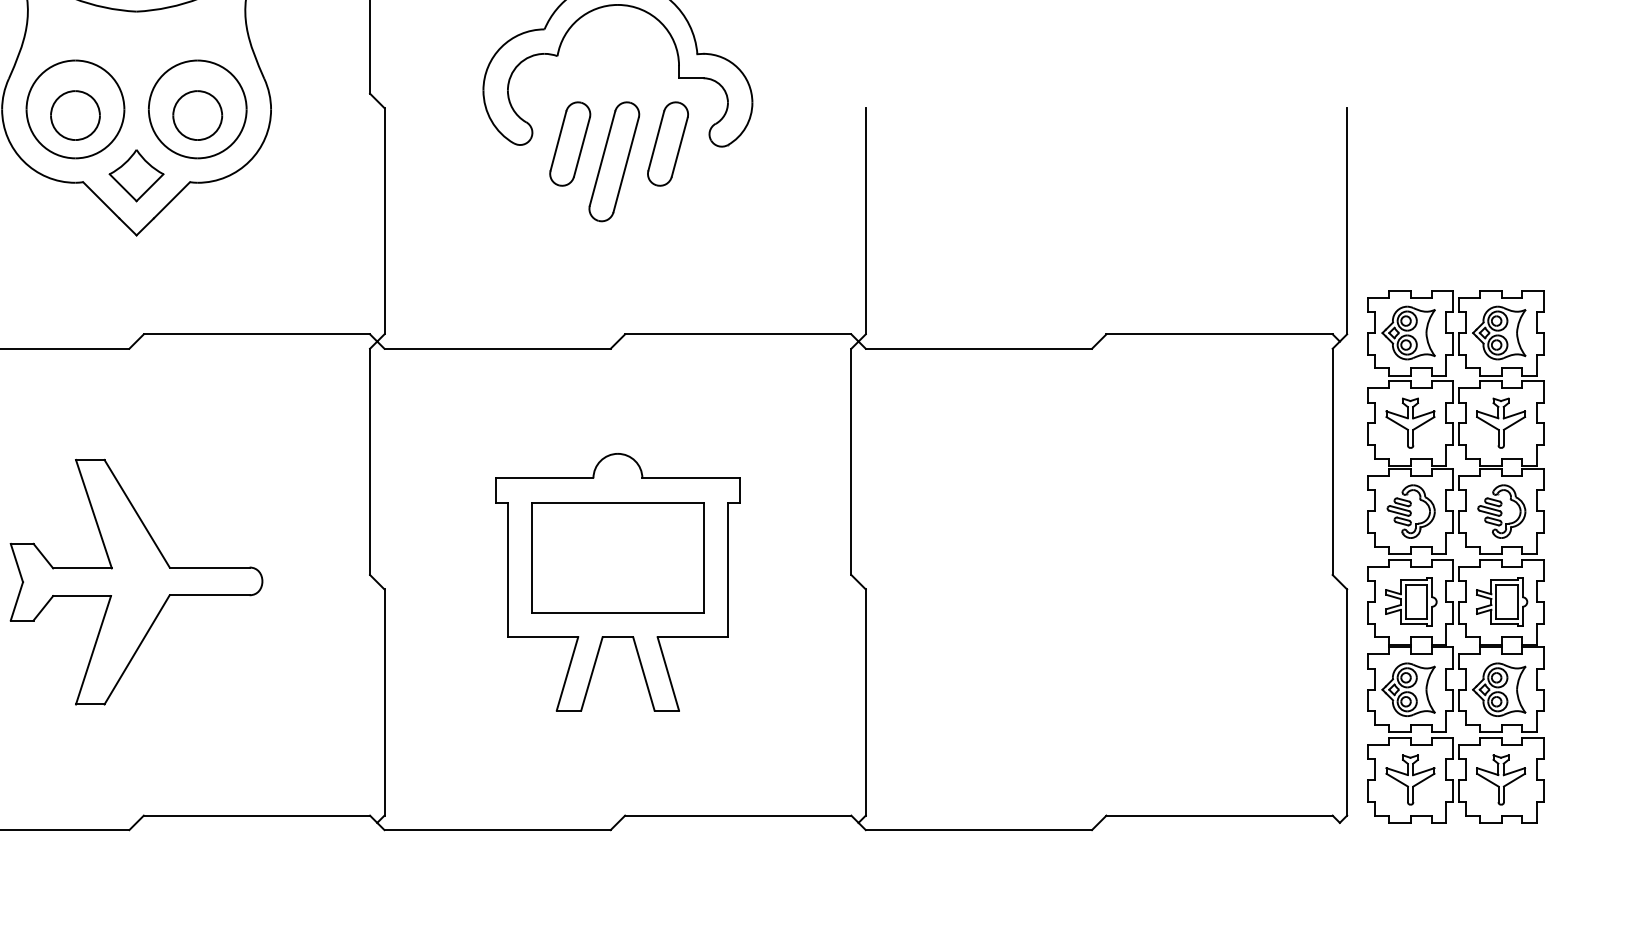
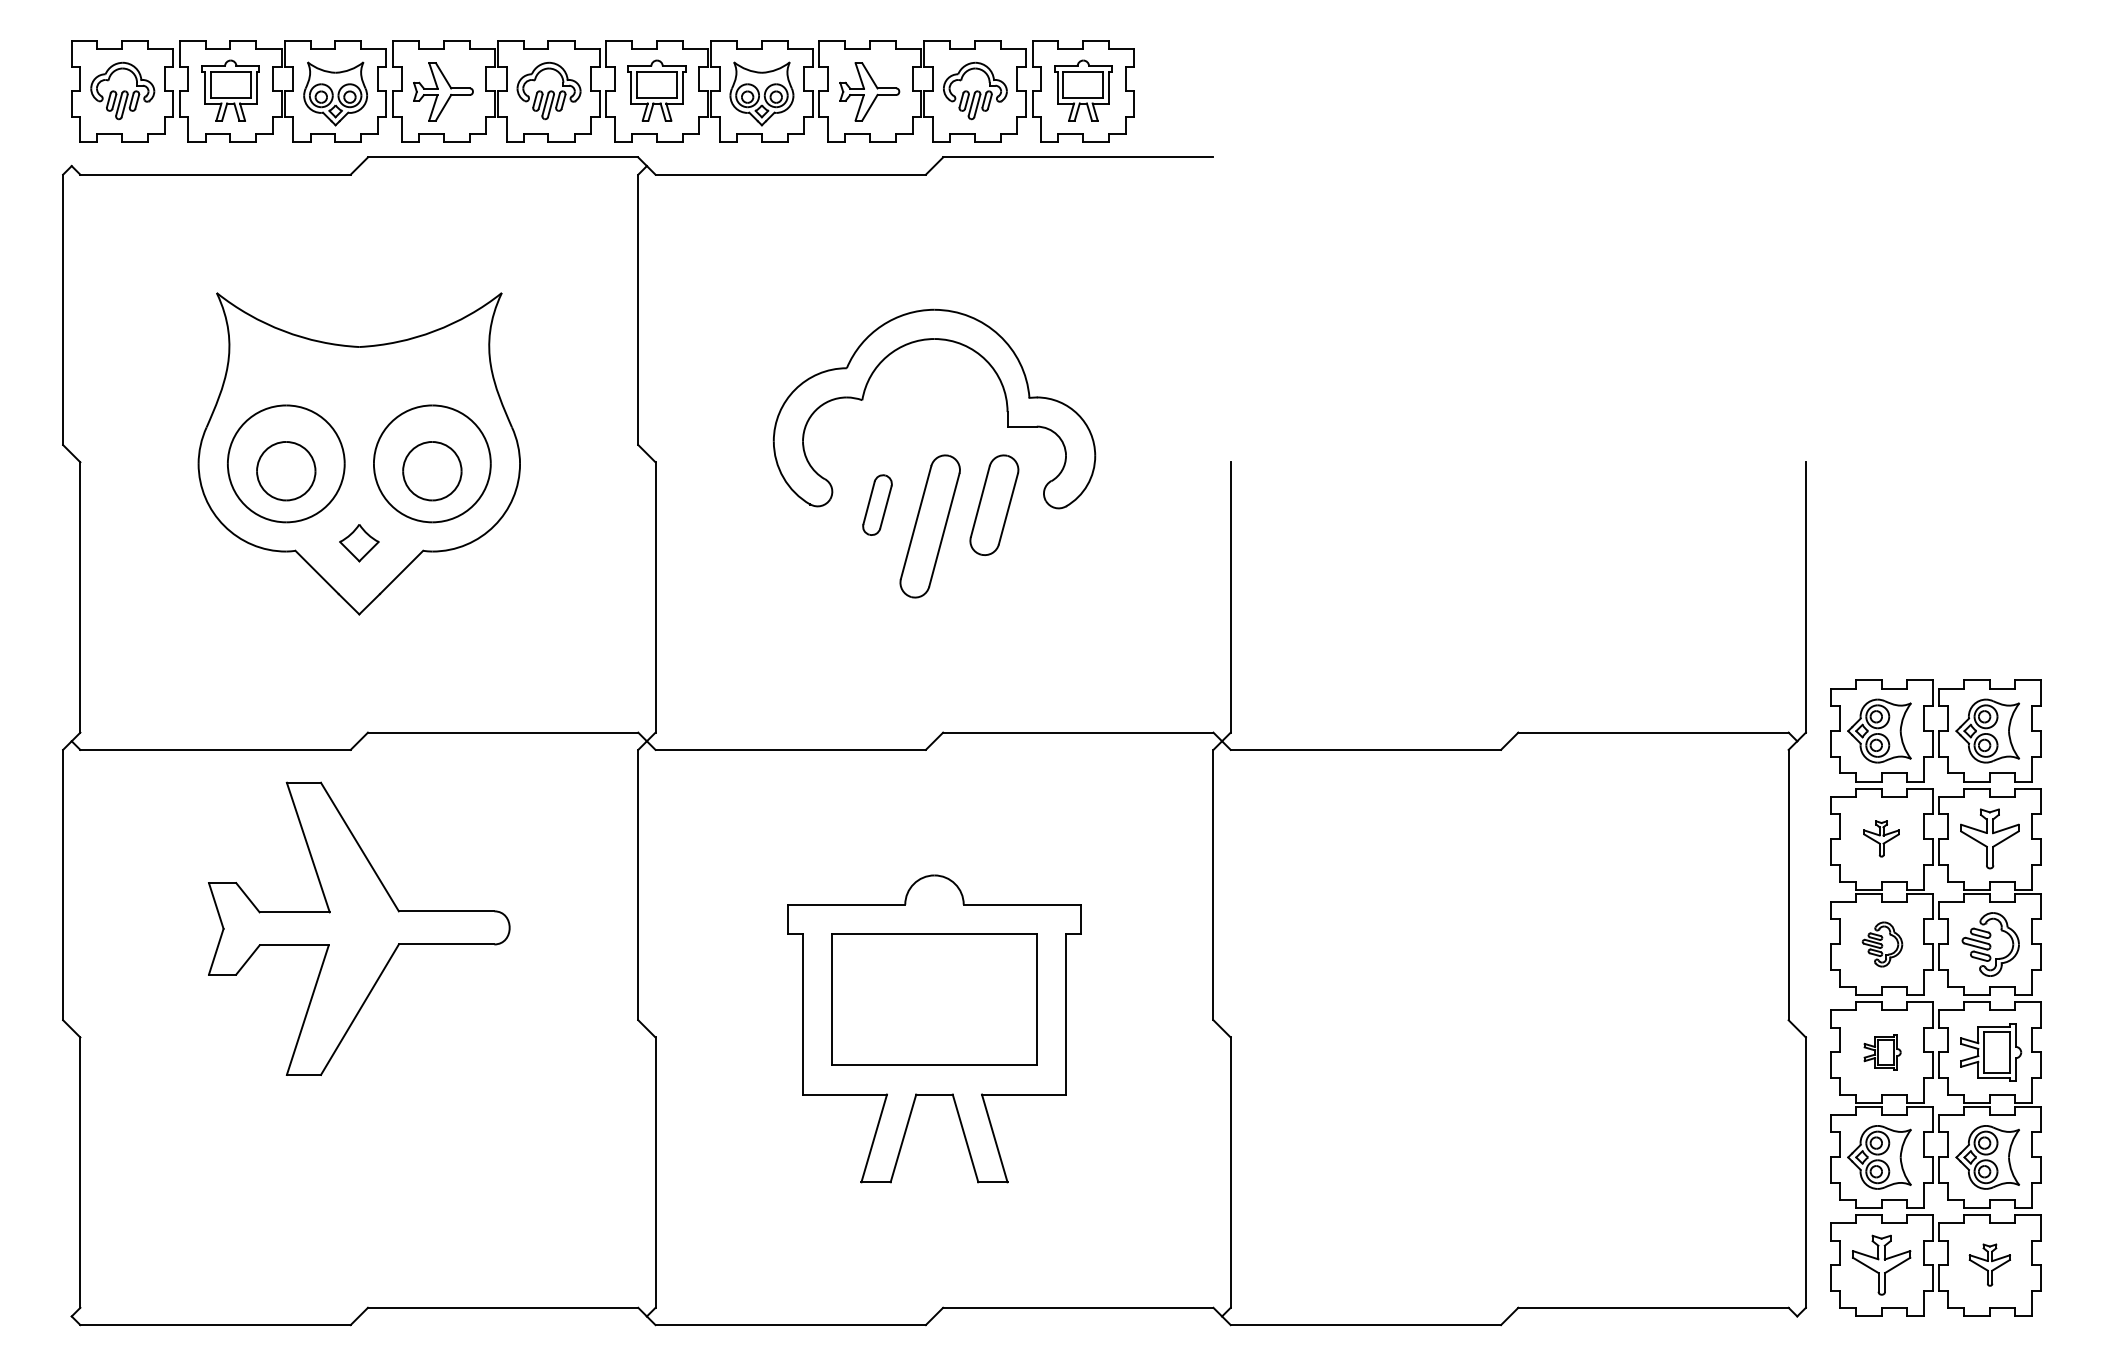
part: (570, 143) -> (877, 504), size x0.6
part: (136, 175) -> (359, 542), size x0.6
part: (1410, 422) -> (1881, 838), size x0.6
part: (1411, 511) -> (1882, 944), size x0.7
part: (136, 581) -> (359, 928), moved
part: (1411, 601) -> (1882, 1052), size x0.6
part: (1500, 779) -> (1989, 1264), size x0.7

